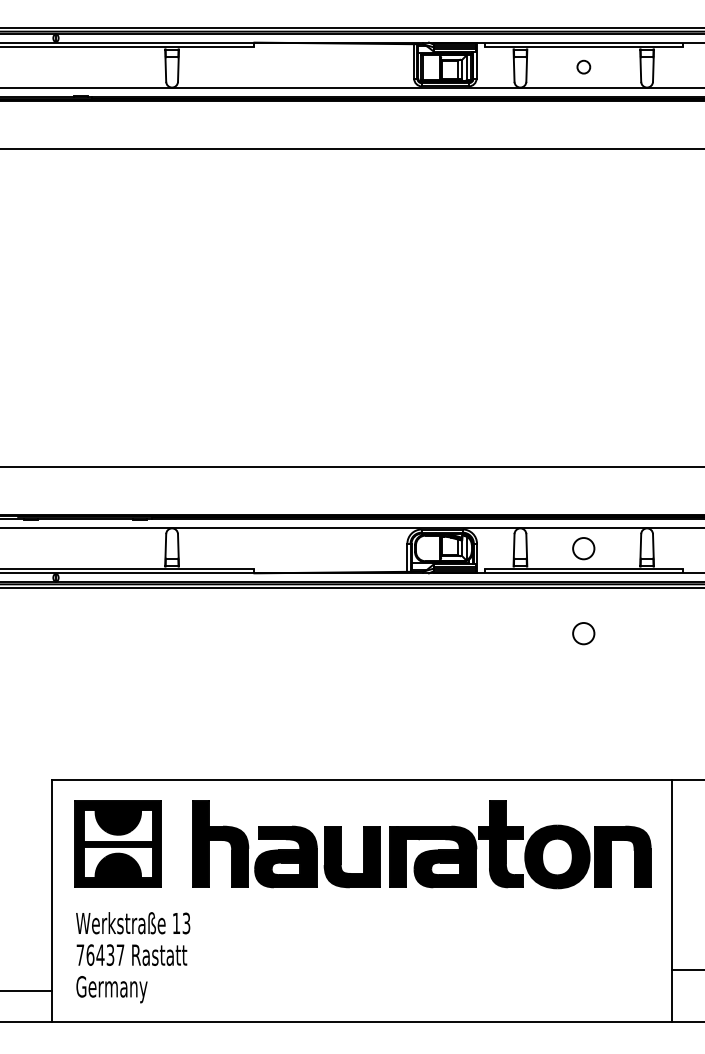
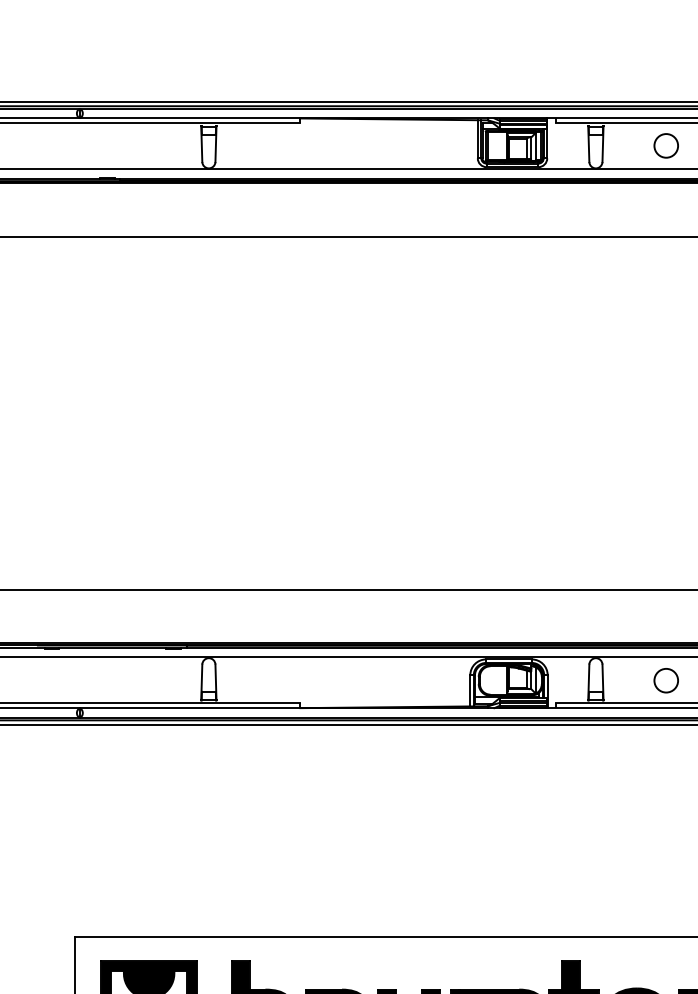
circle: (583, 66) -> (665, 144), size x1.67
circle: (583, 633) -> (665, 774), removed

